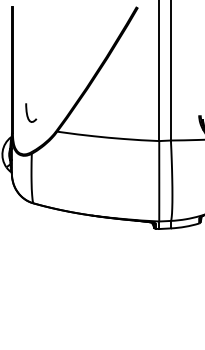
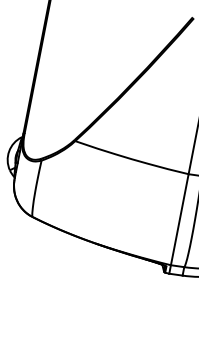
curve: (27, 112) -> (45, 112), removed

